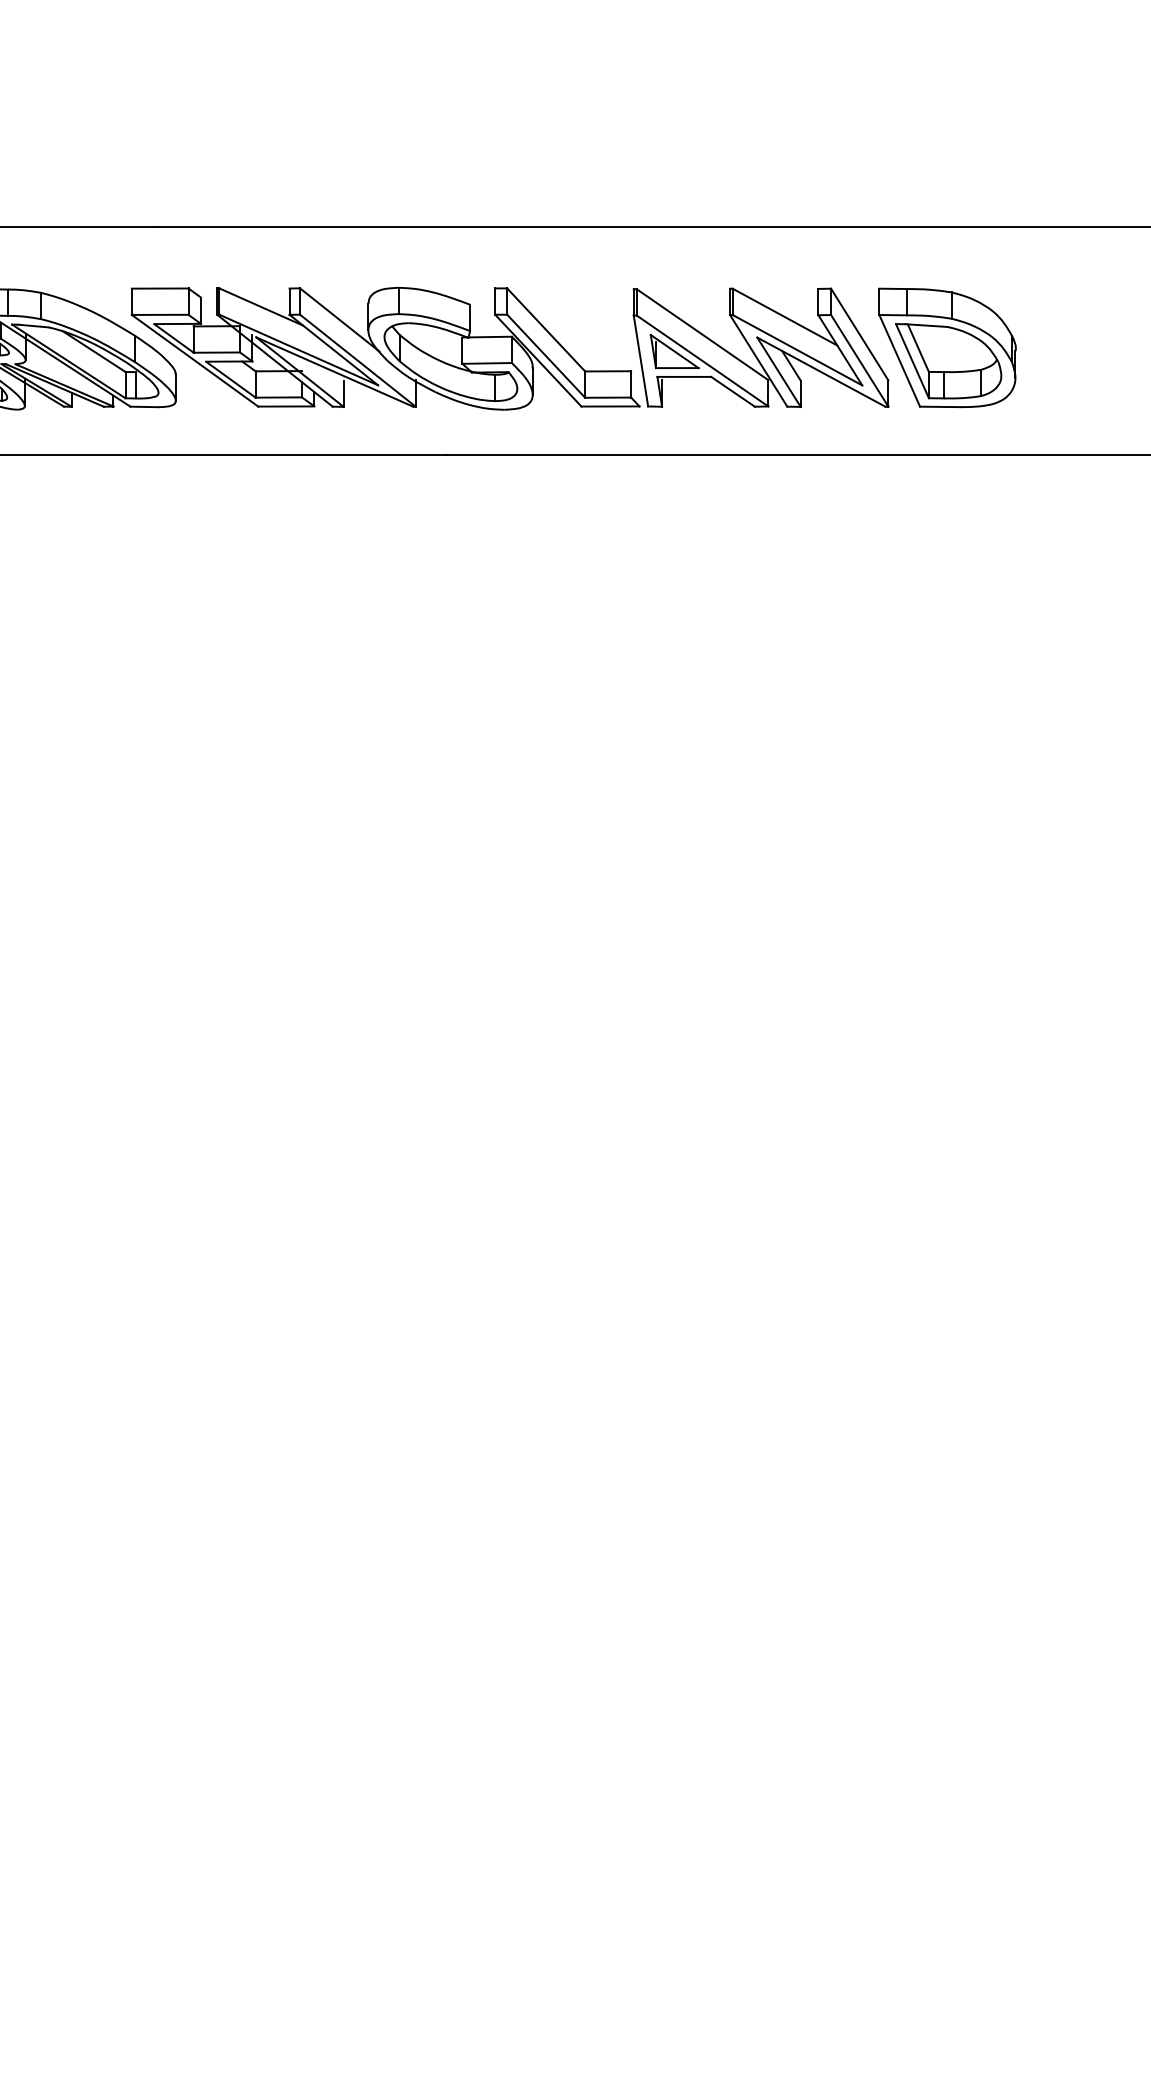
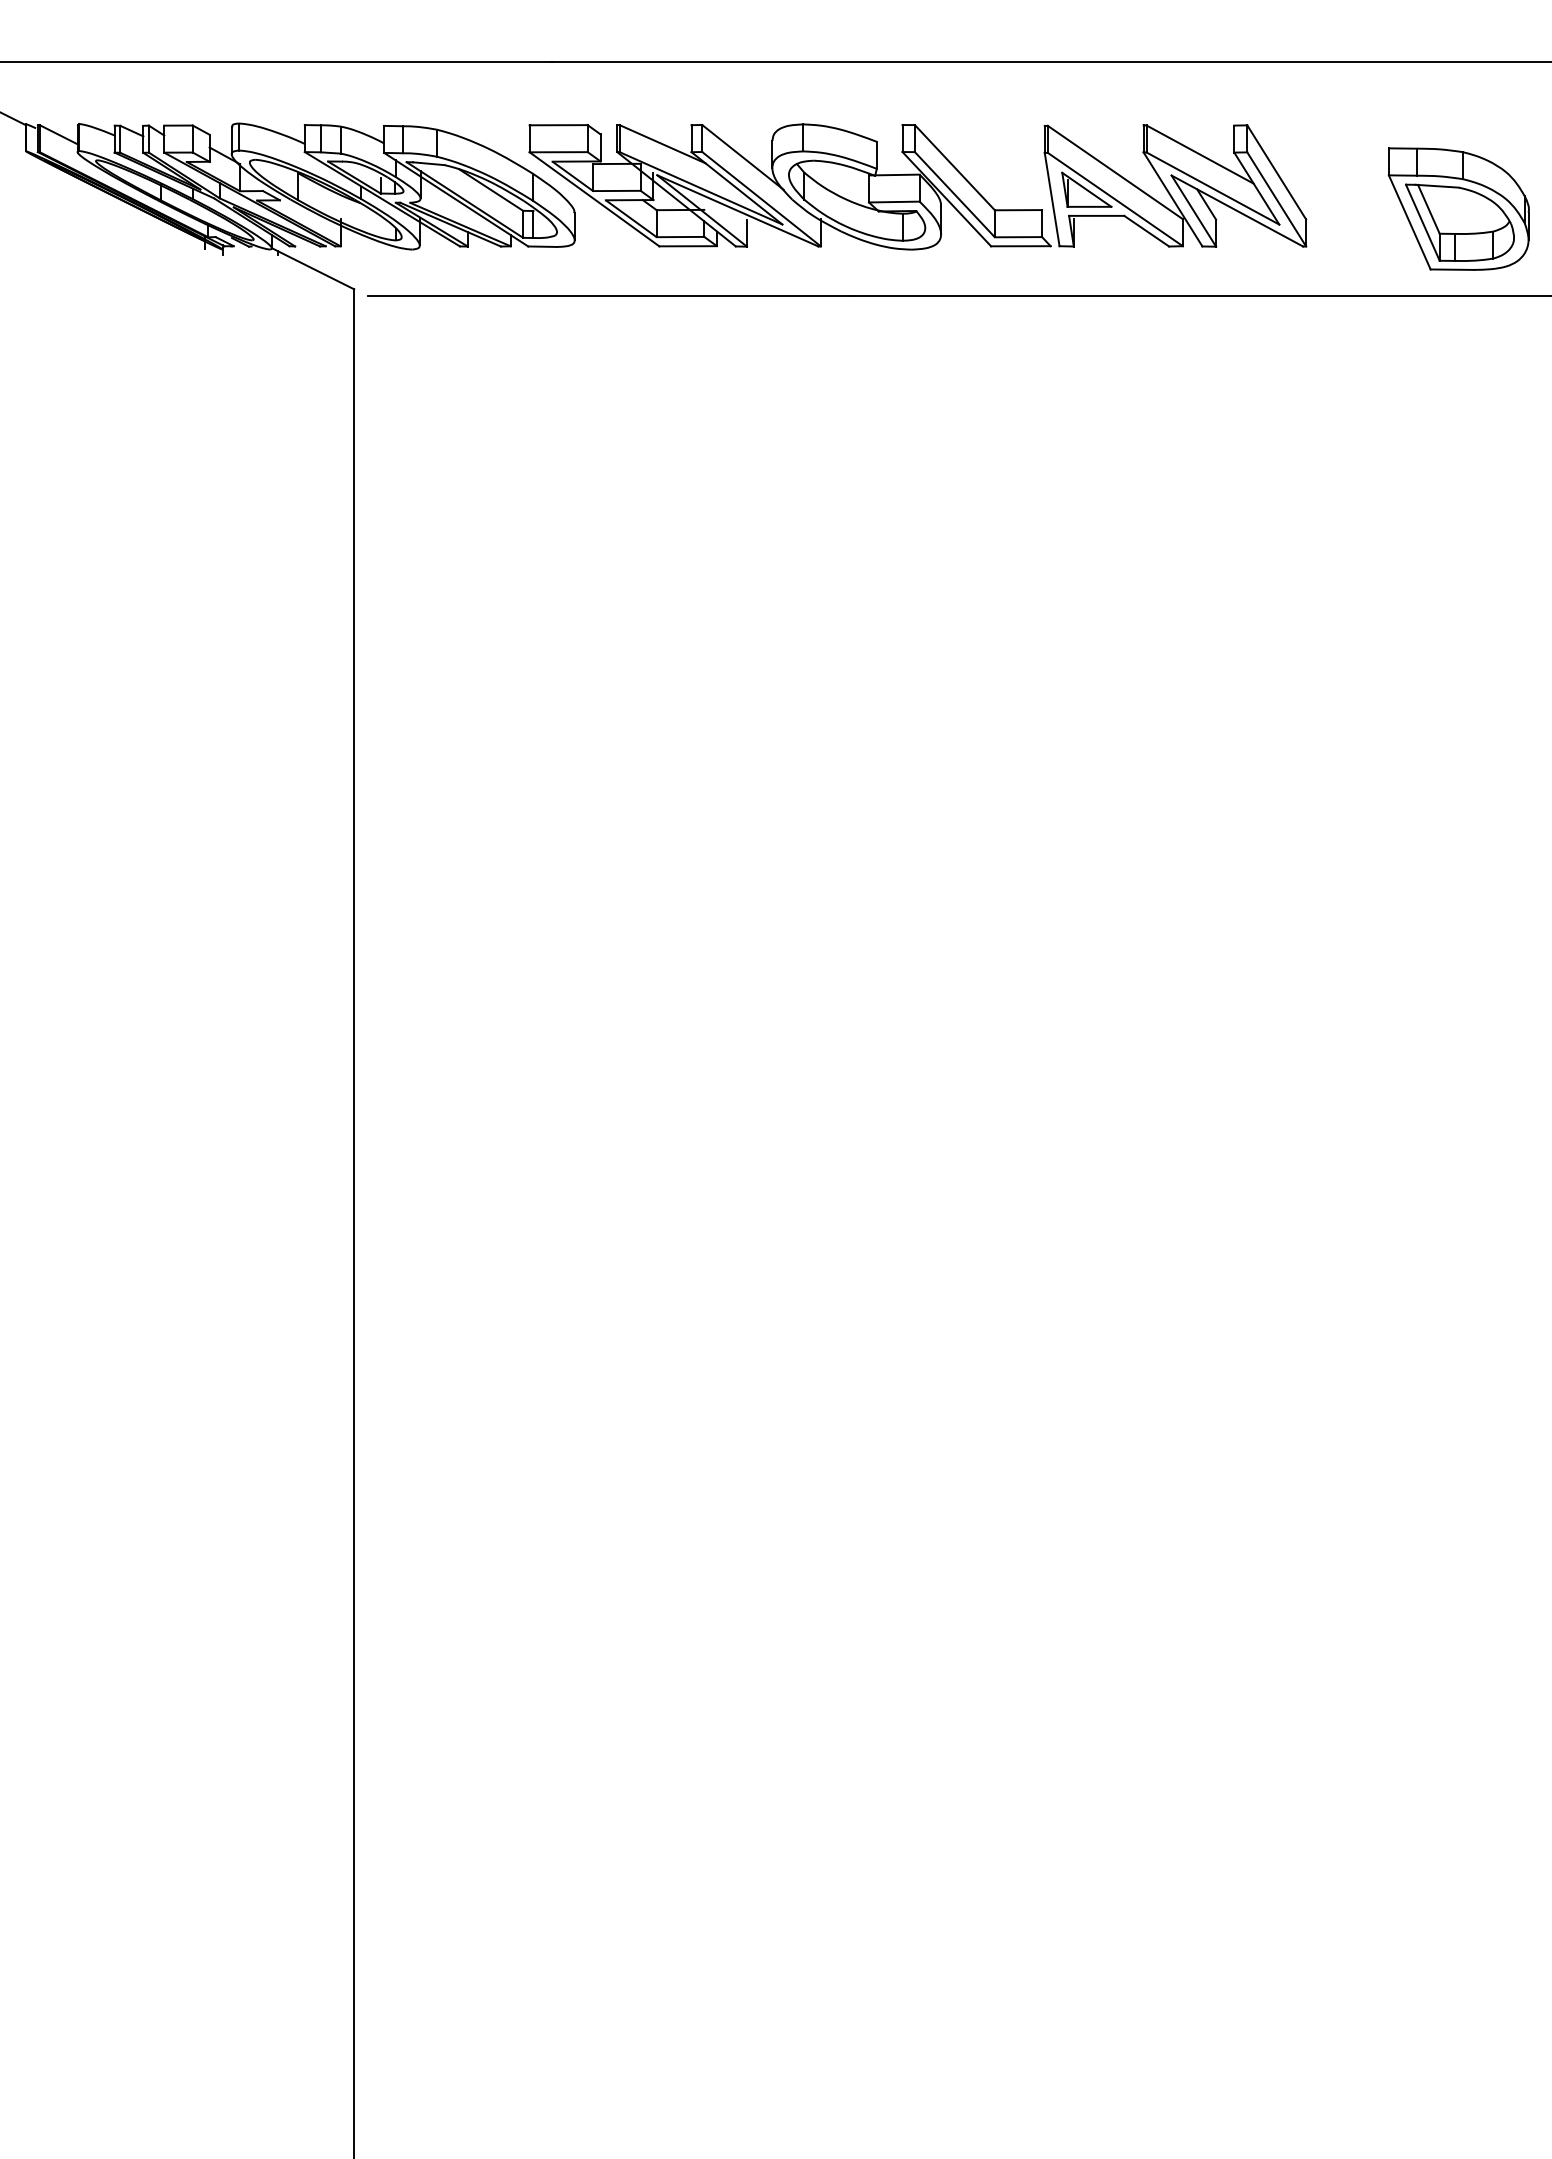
part: (947, 347) -> (1458, 208), moved

